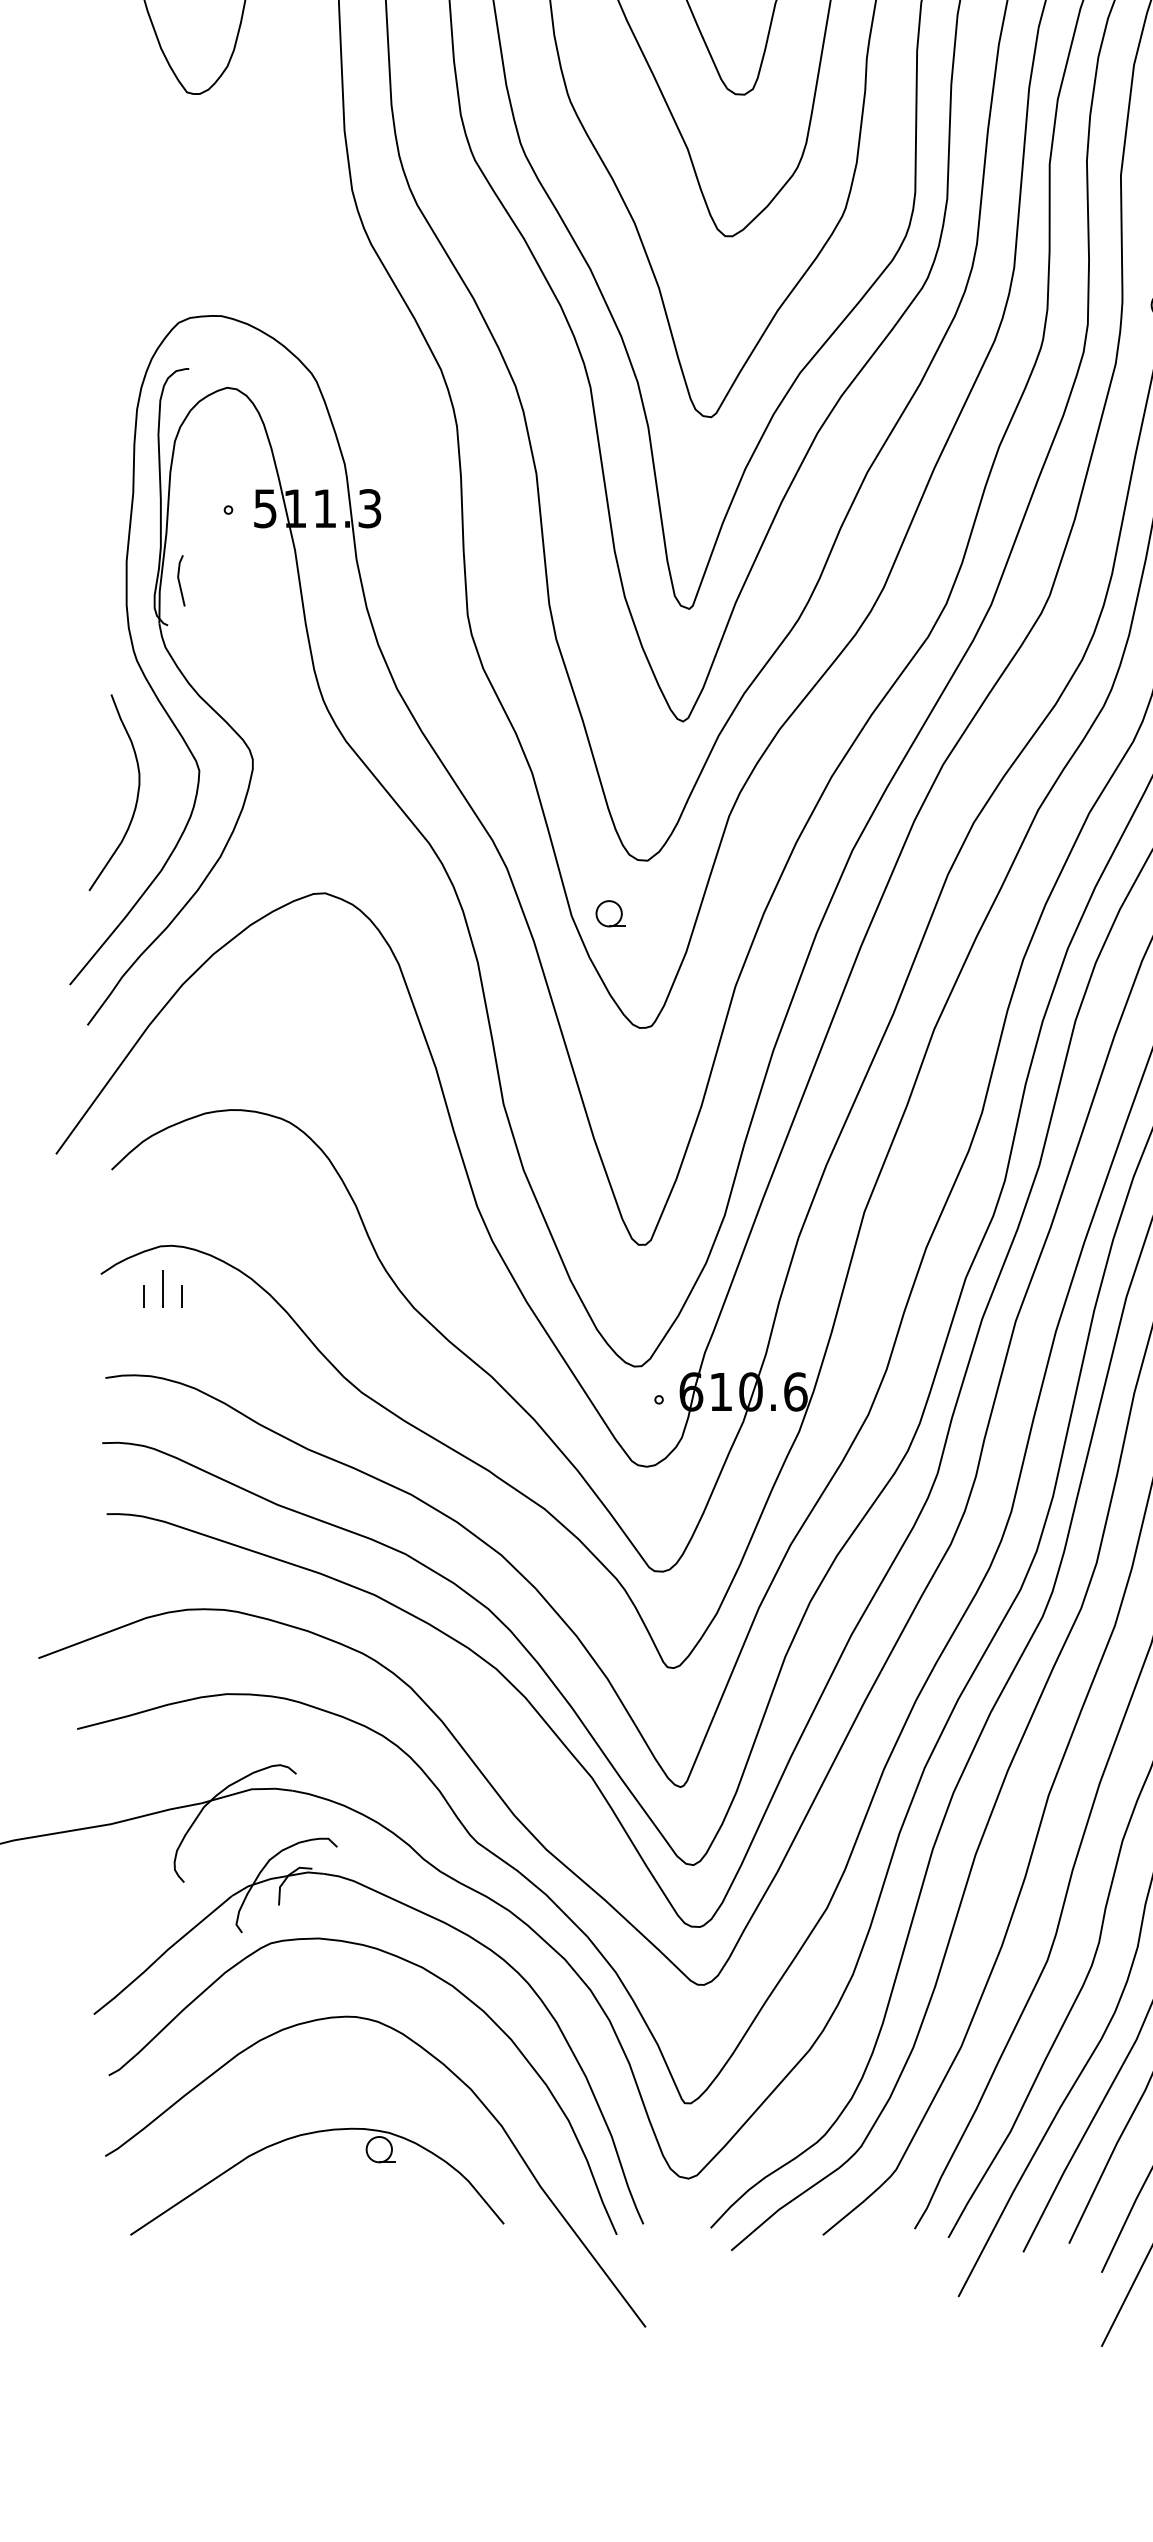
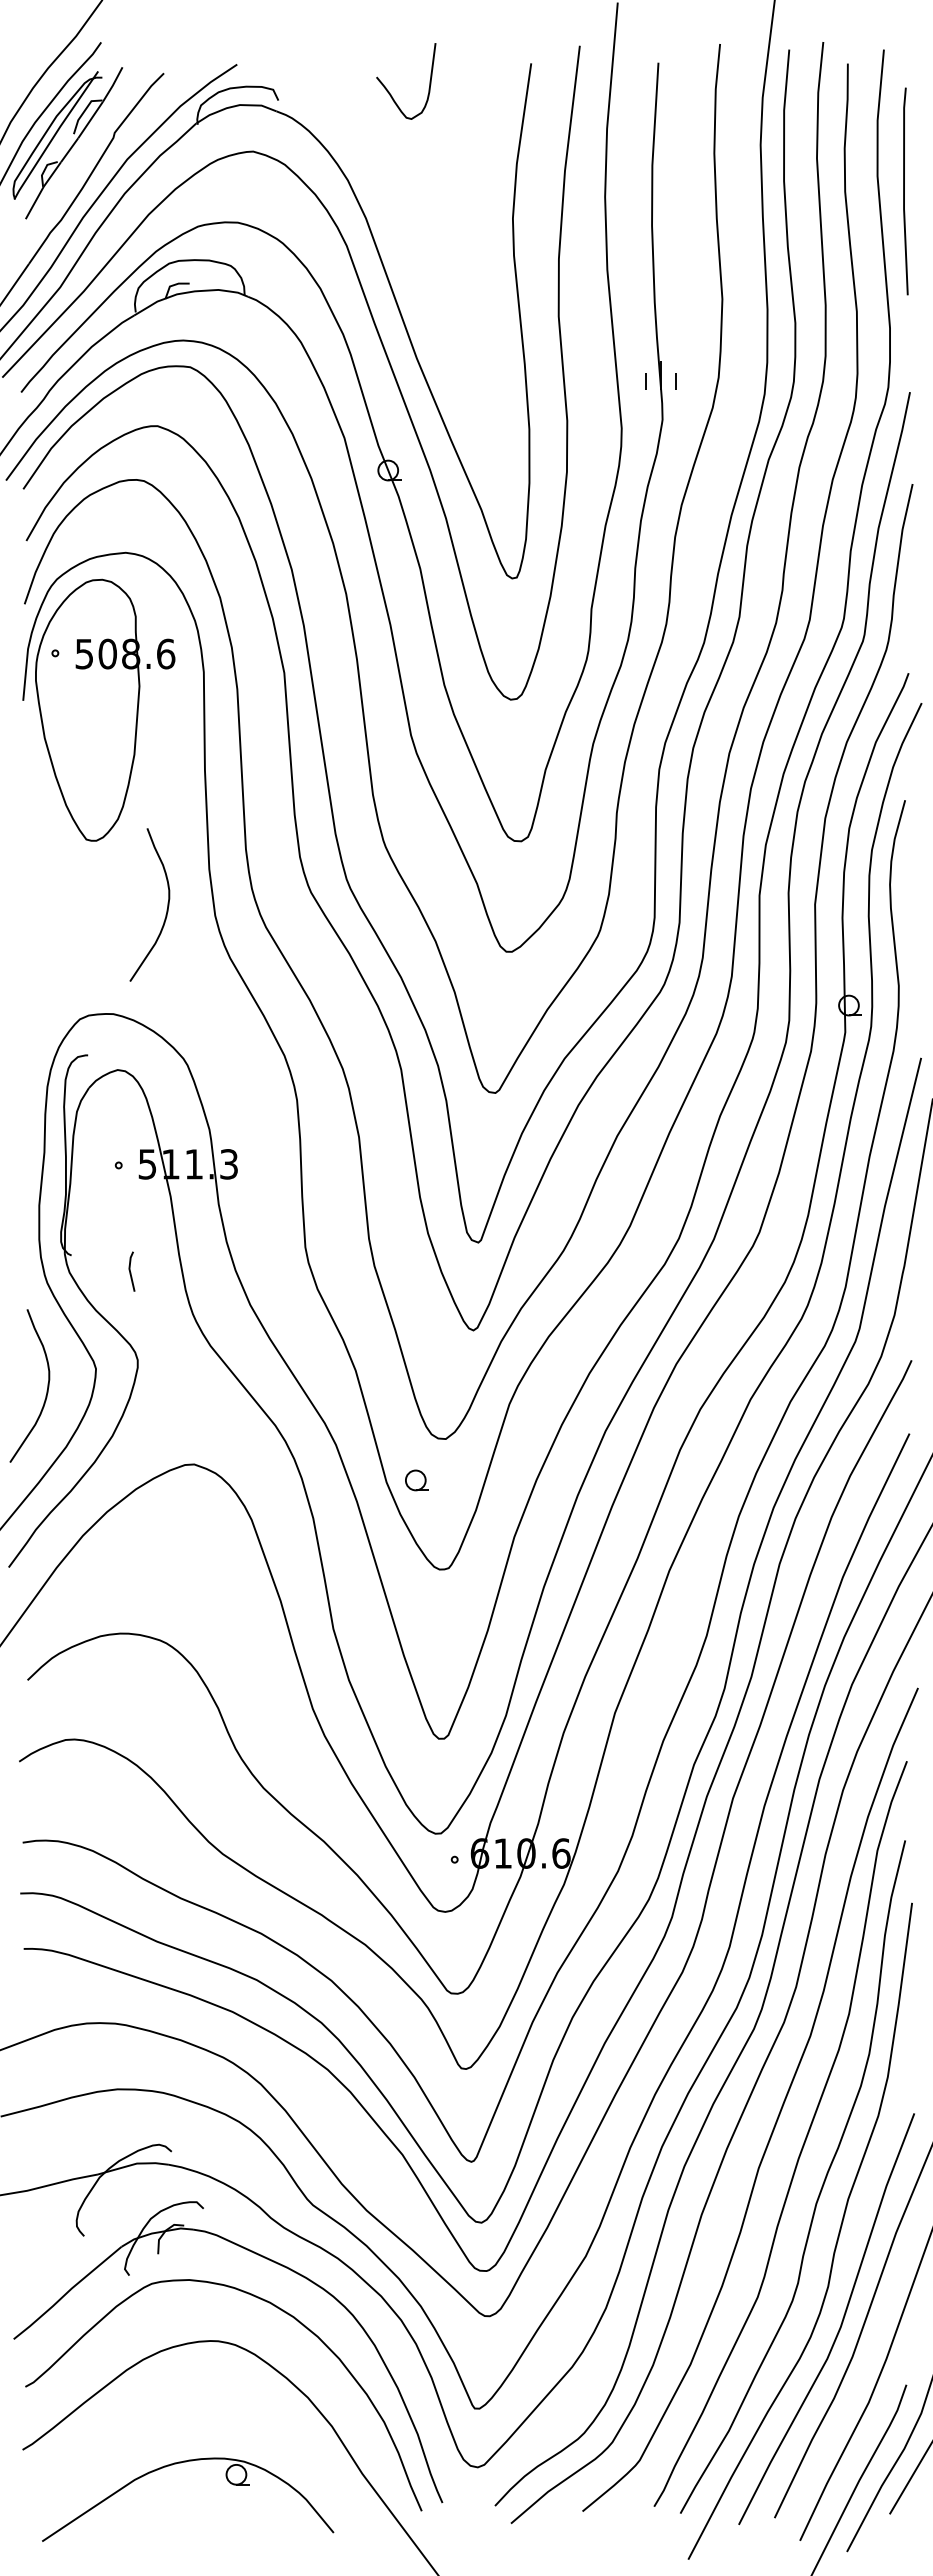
curve: (289, 182) -> (166, 909), added
line: (179, 580) -> (130, 1271), moved
part: (162, 1289) -> (67, 1773), removed
part: (308, 2135) -> (181, 2463), moved

